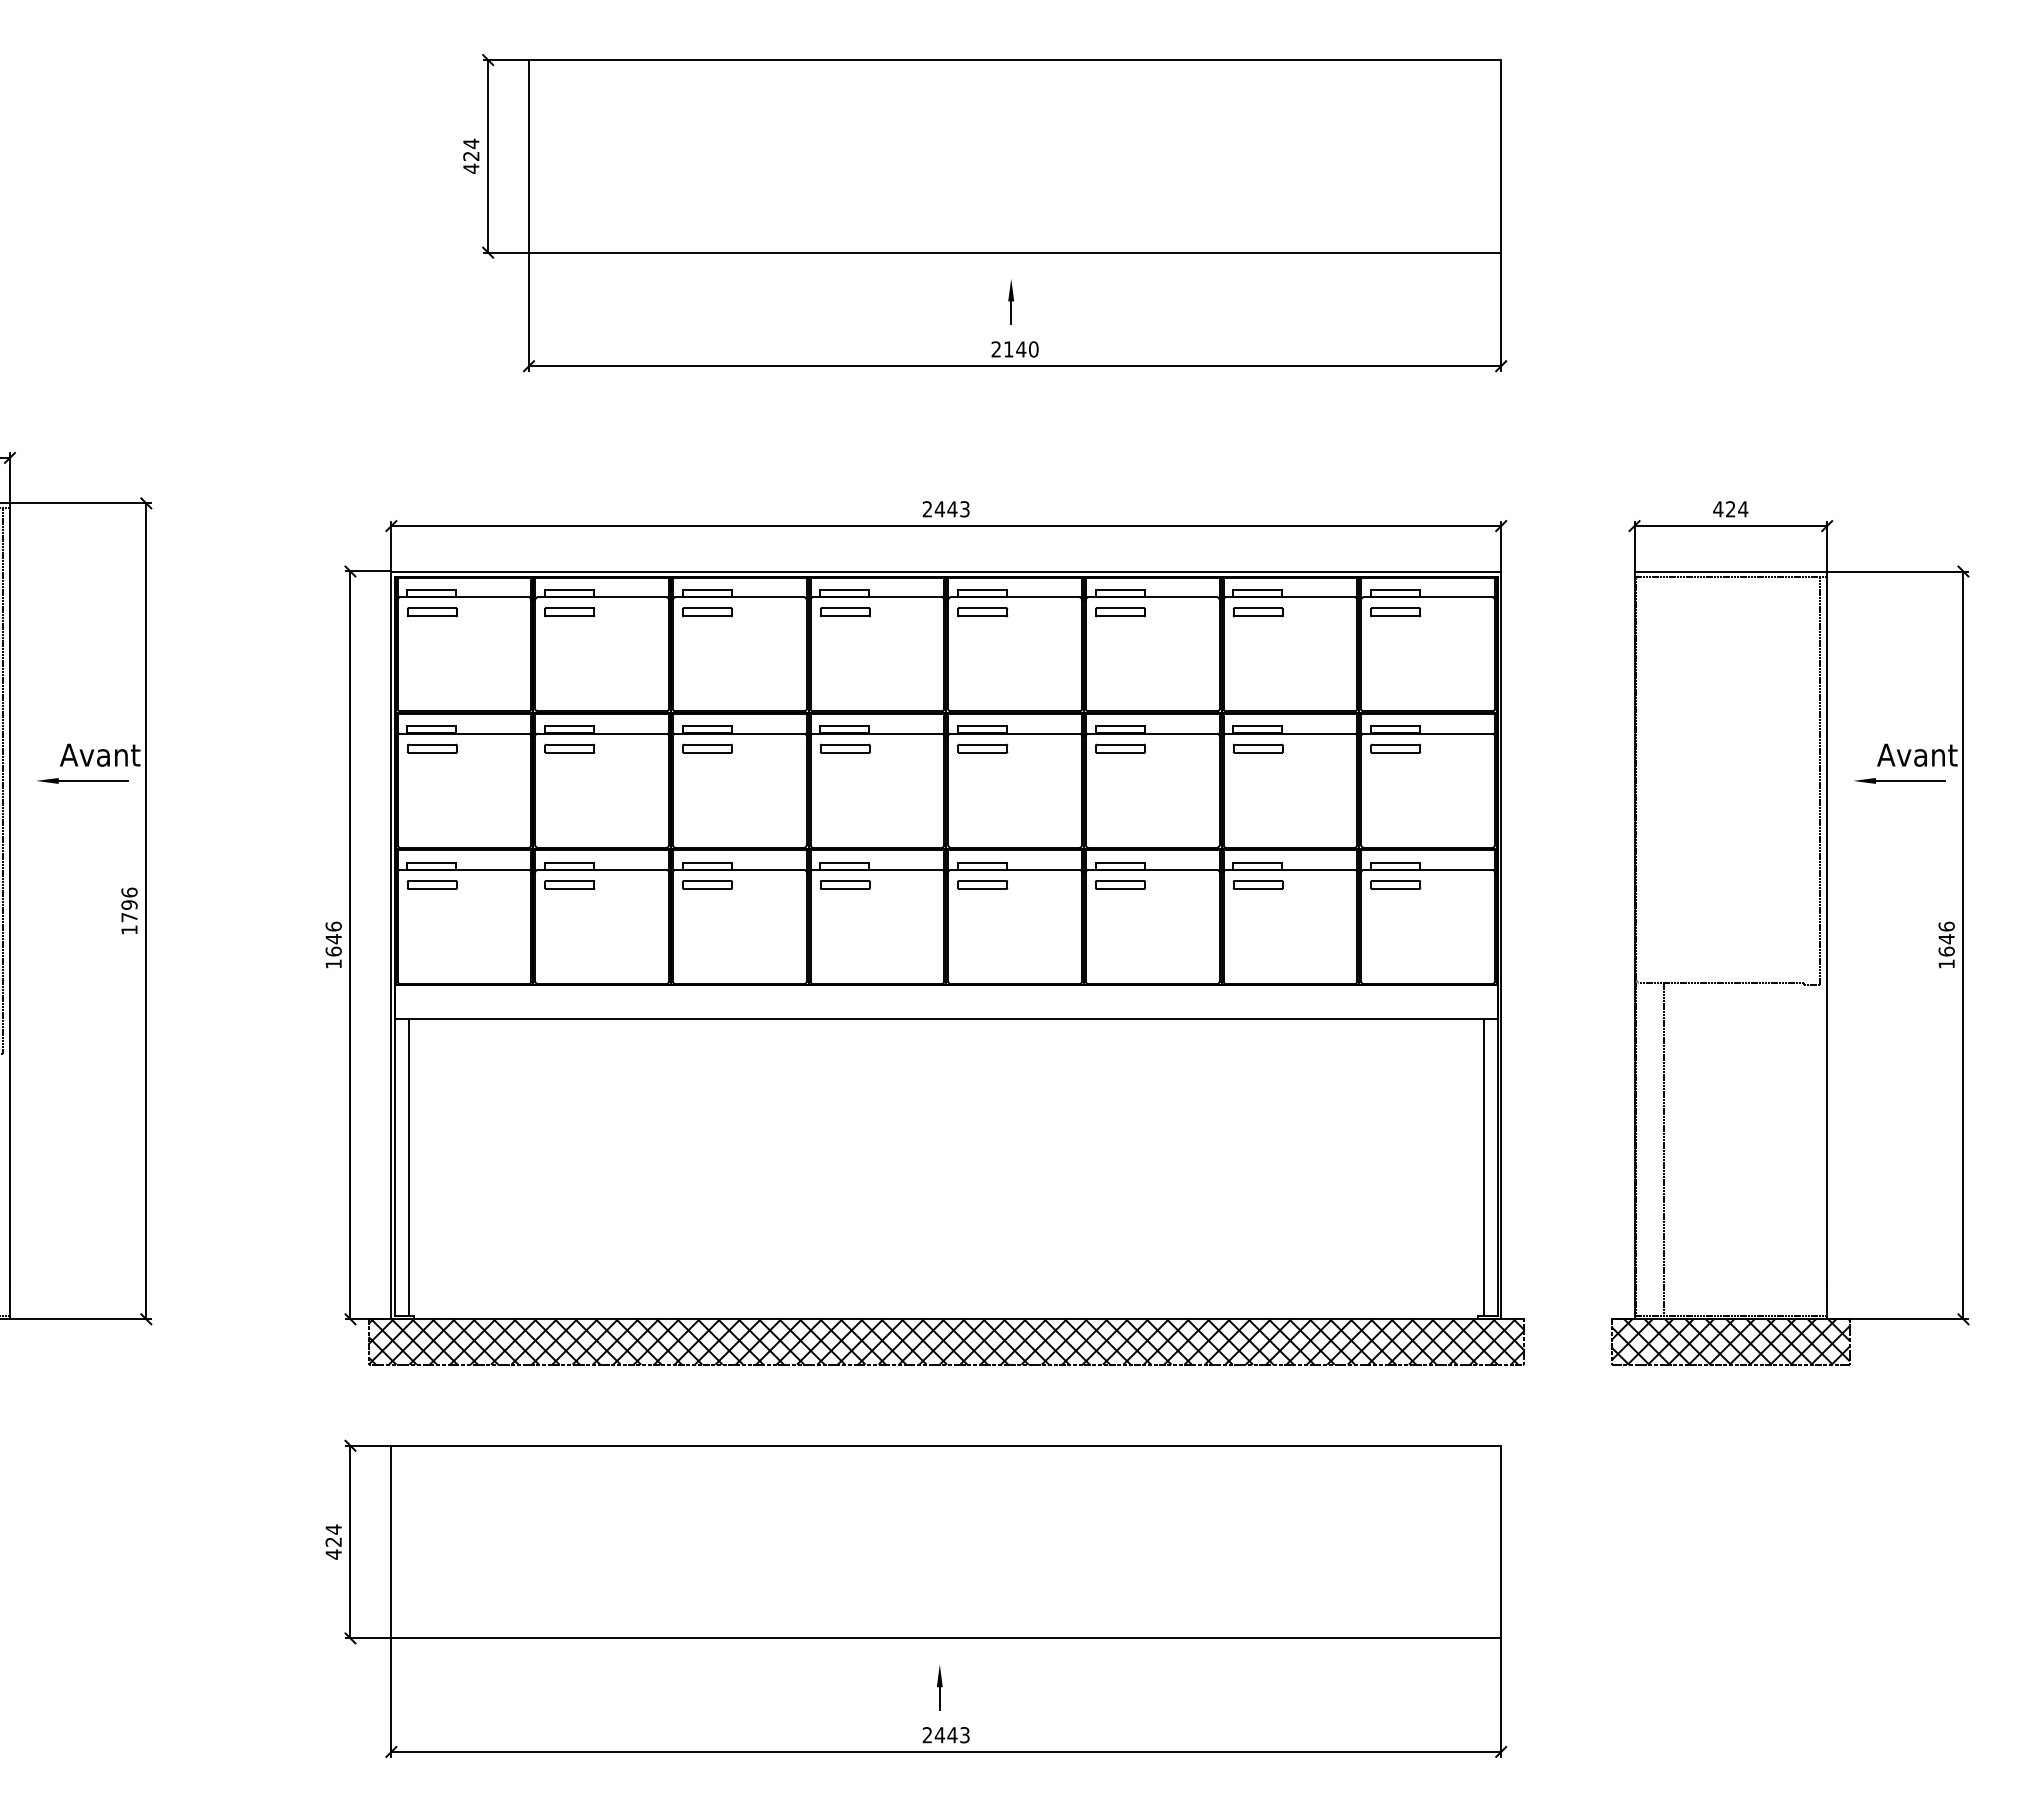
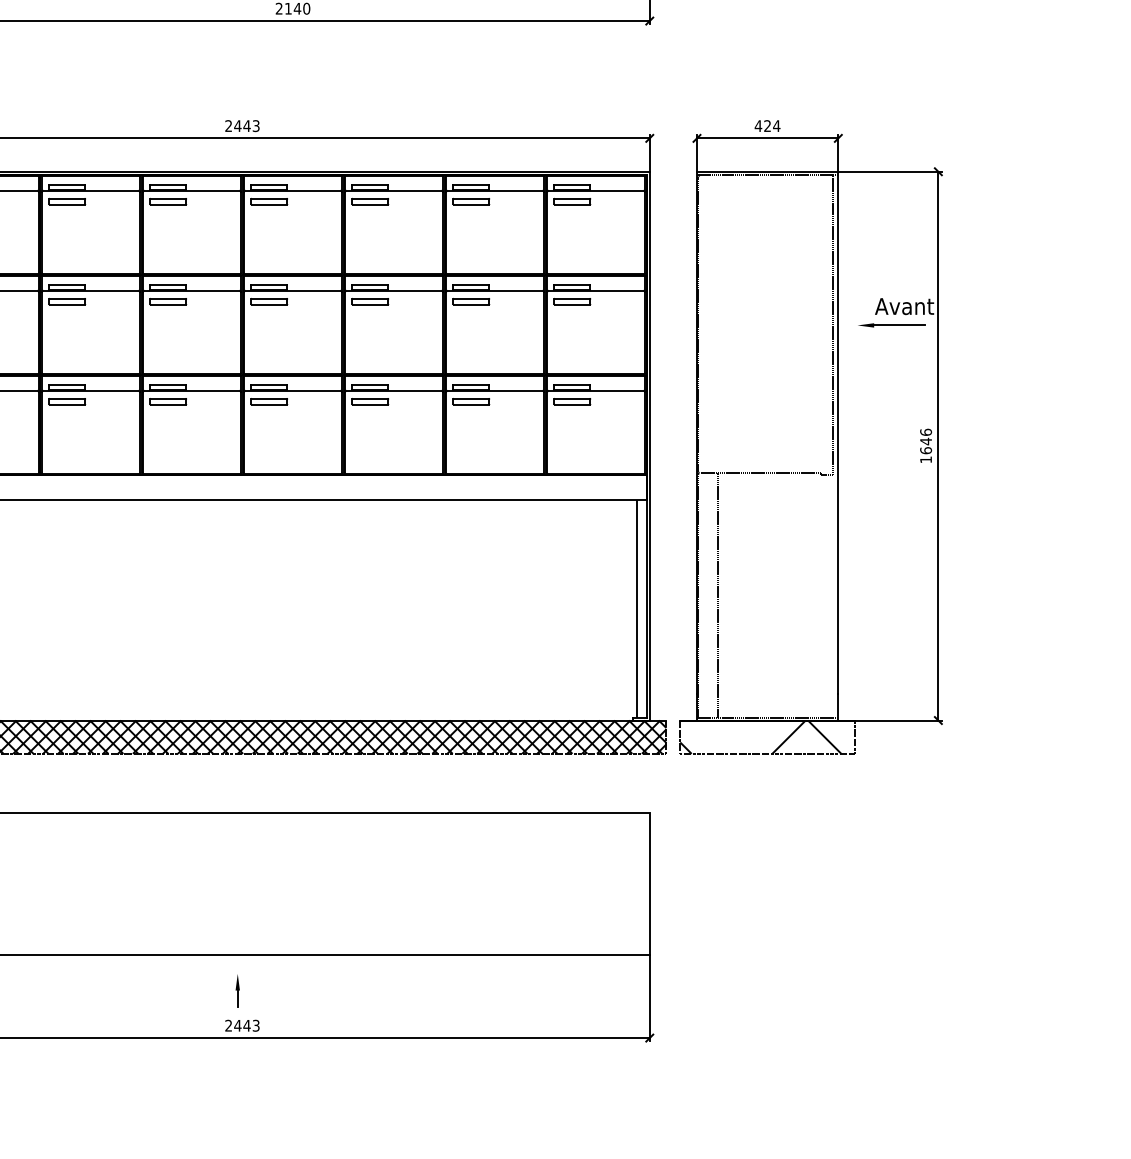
part: (1790, 933) -> (811, 437), moved

